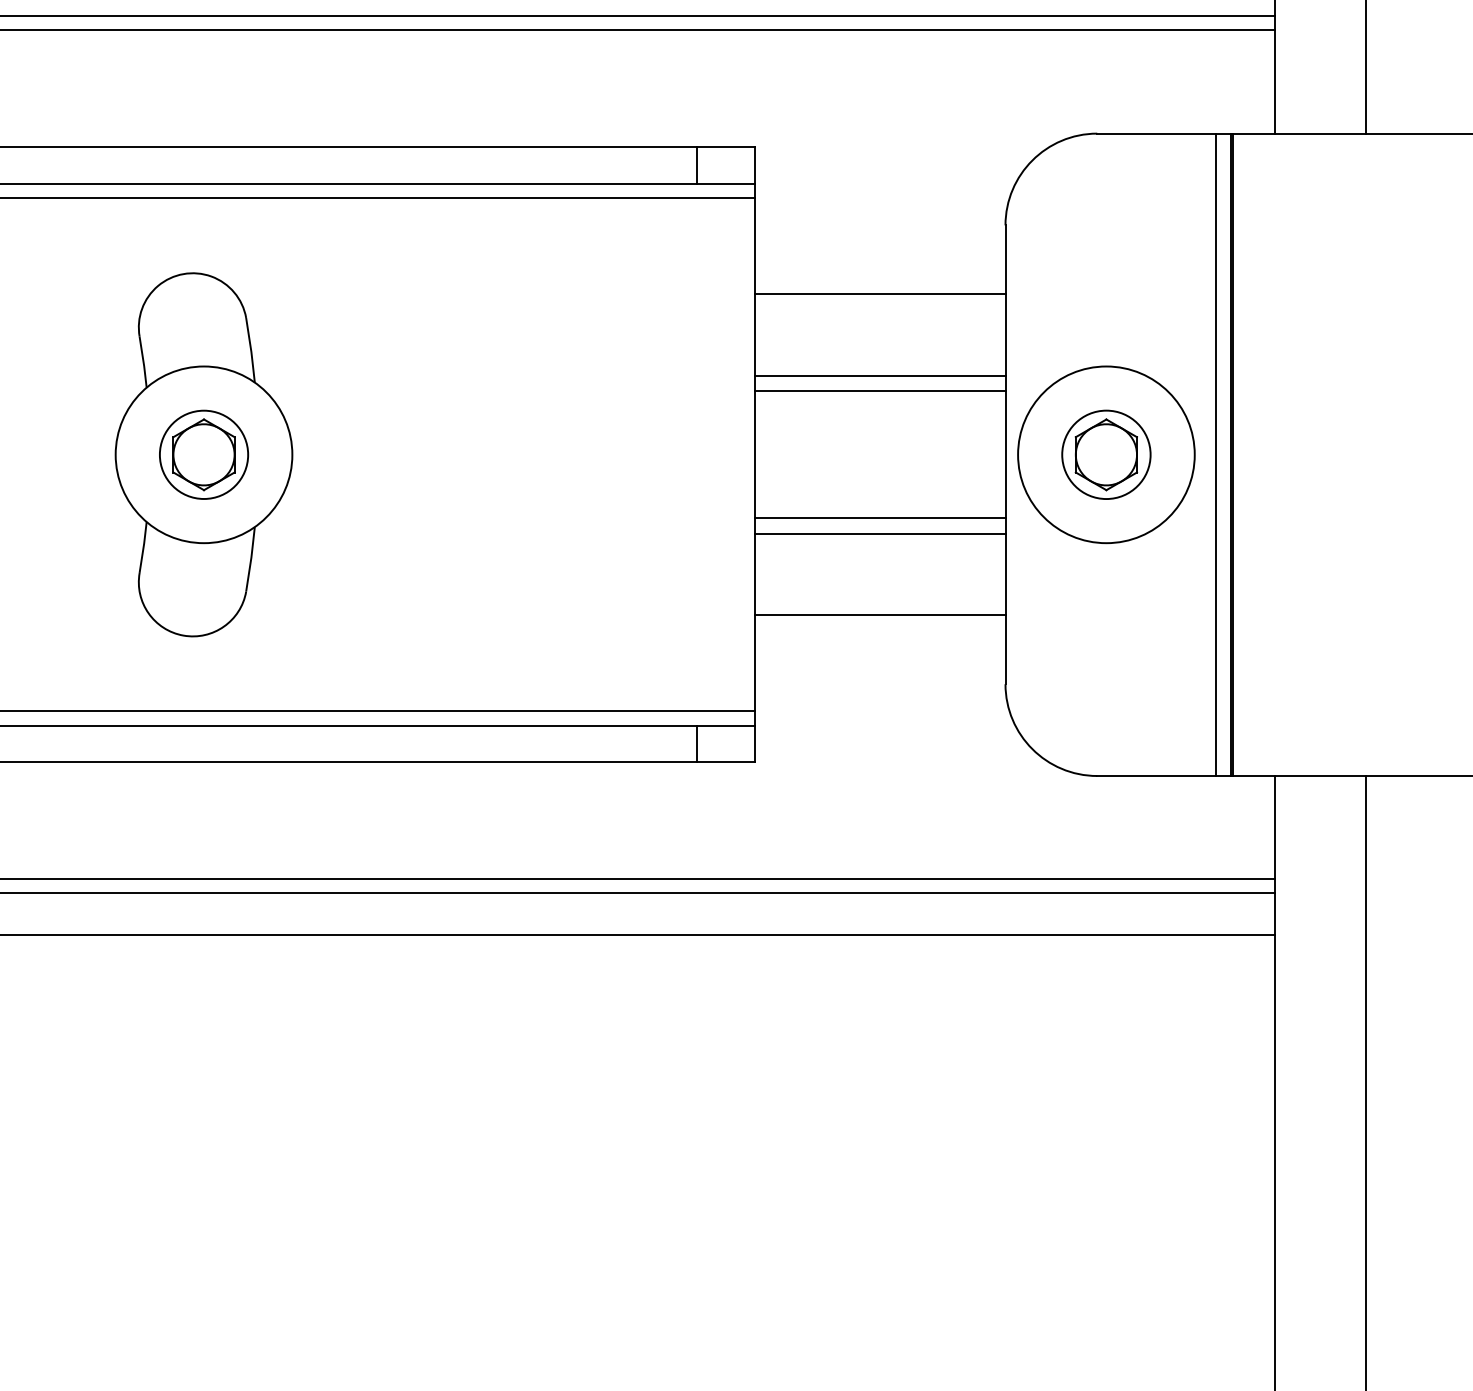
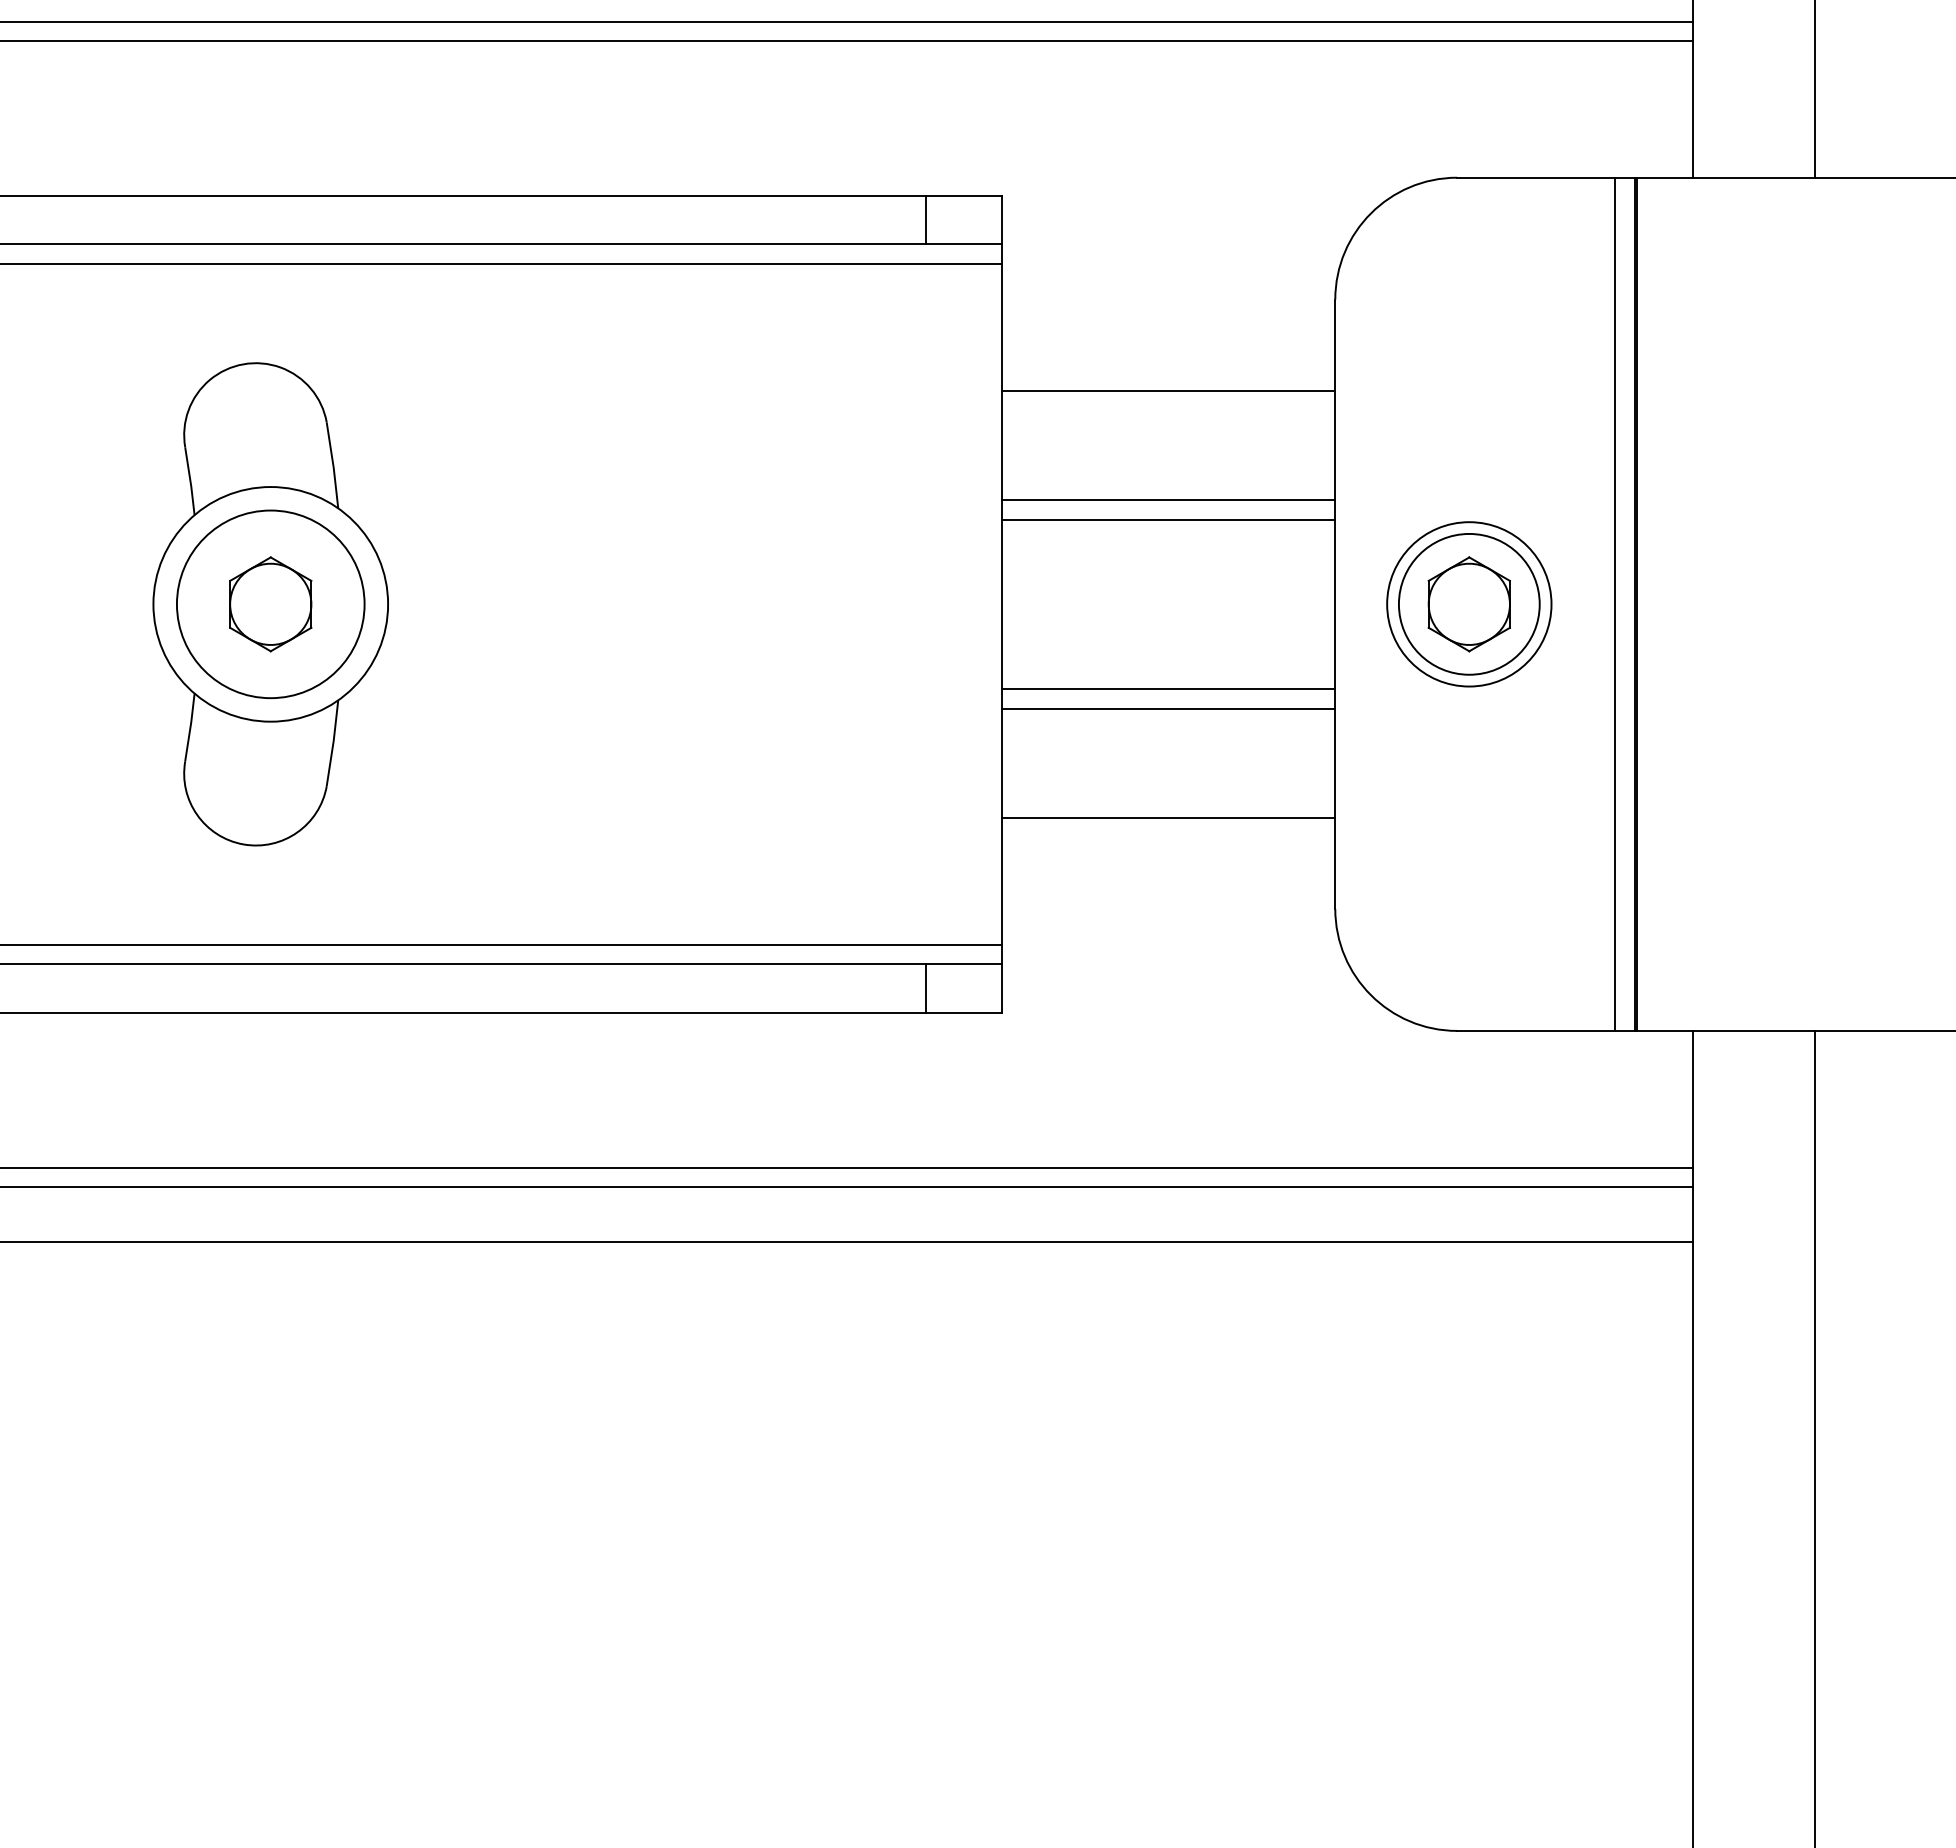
circle: (203, 454) -> (270, 604), size x1.6
circle: (1106, 454) -> (1469, 604), size x0.6
circle: (1106, 454) -> (1469, 604), size x1.4

